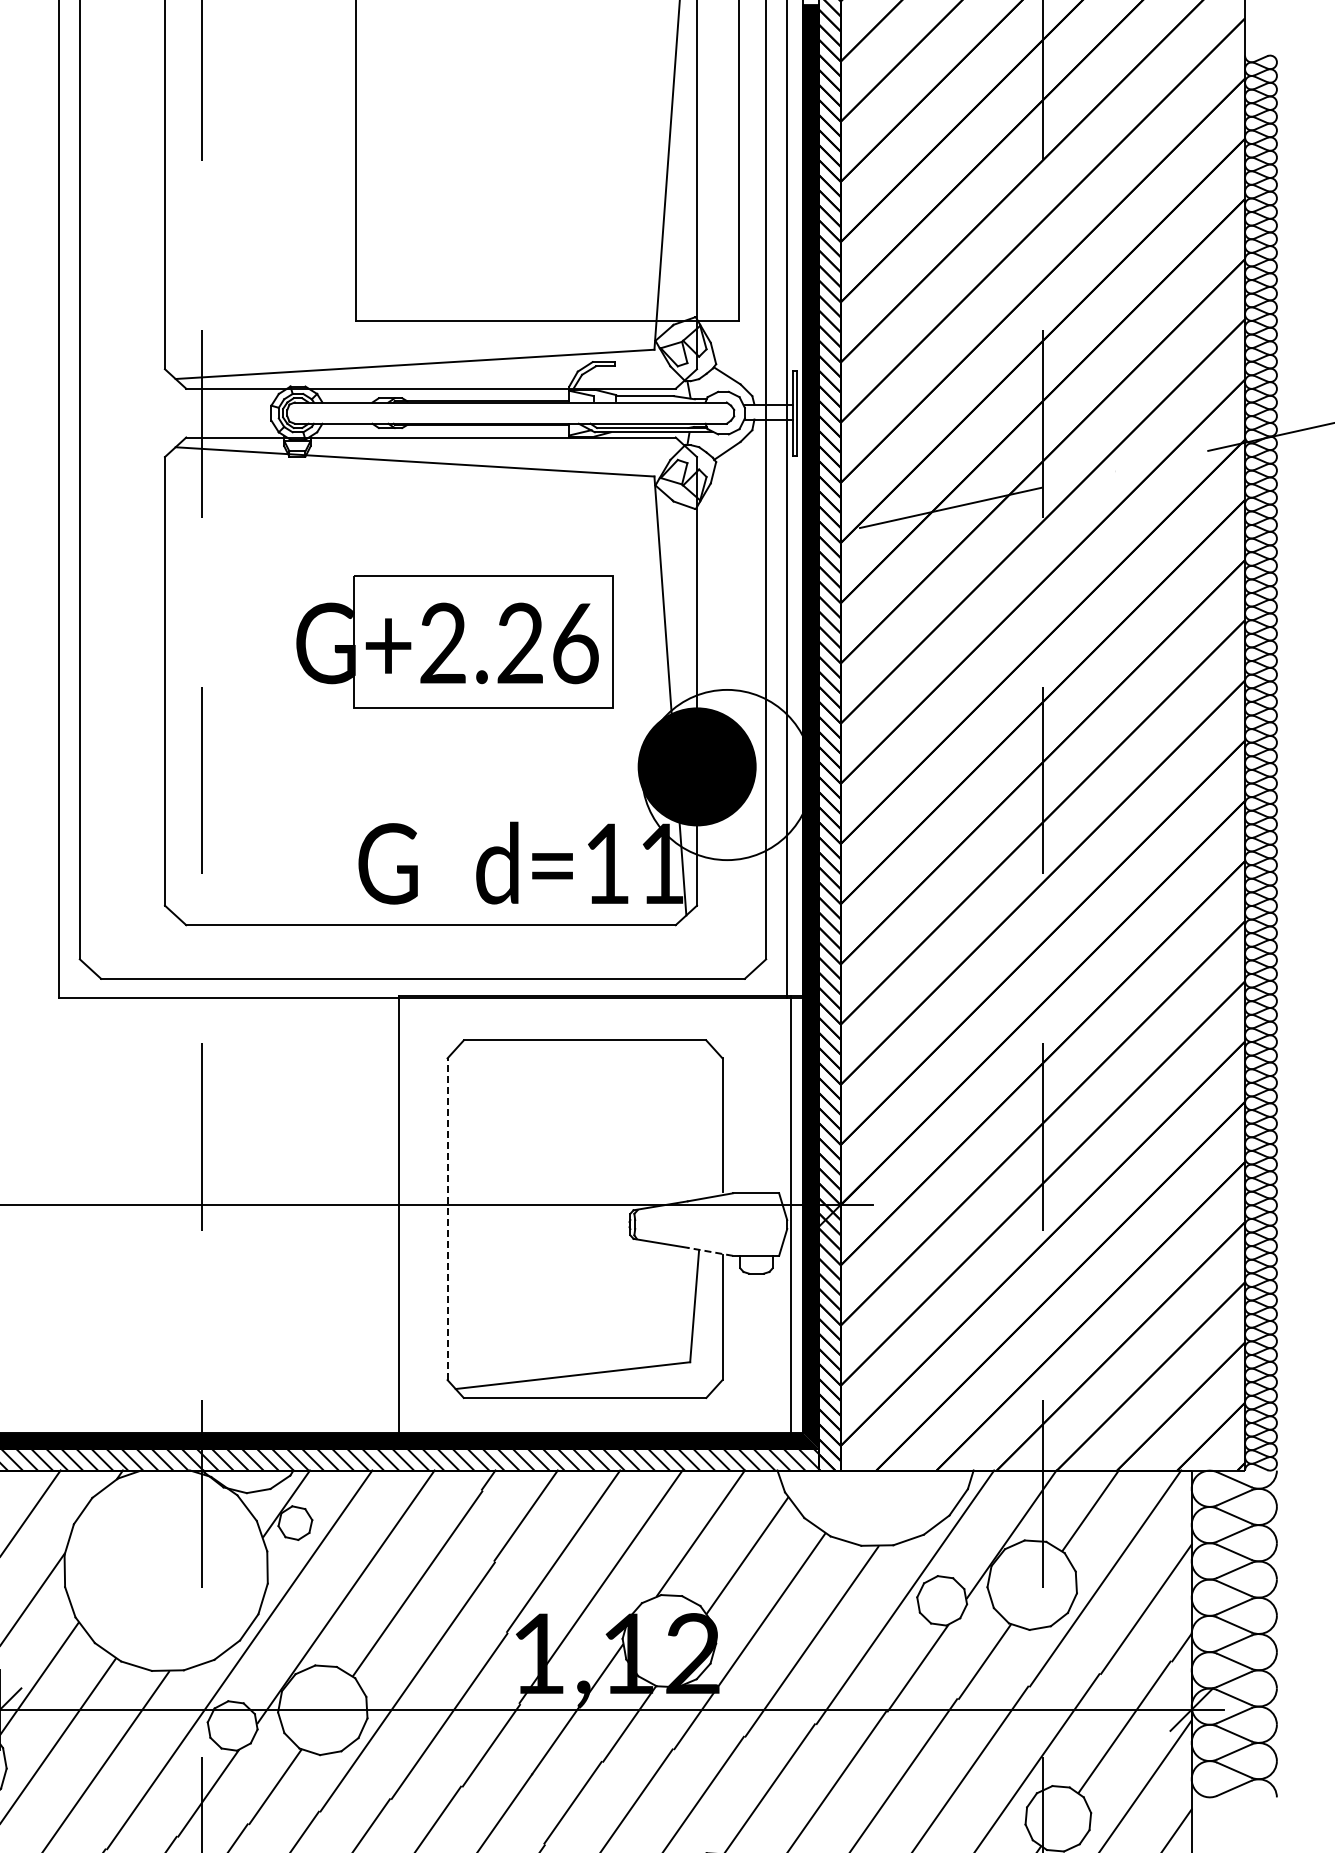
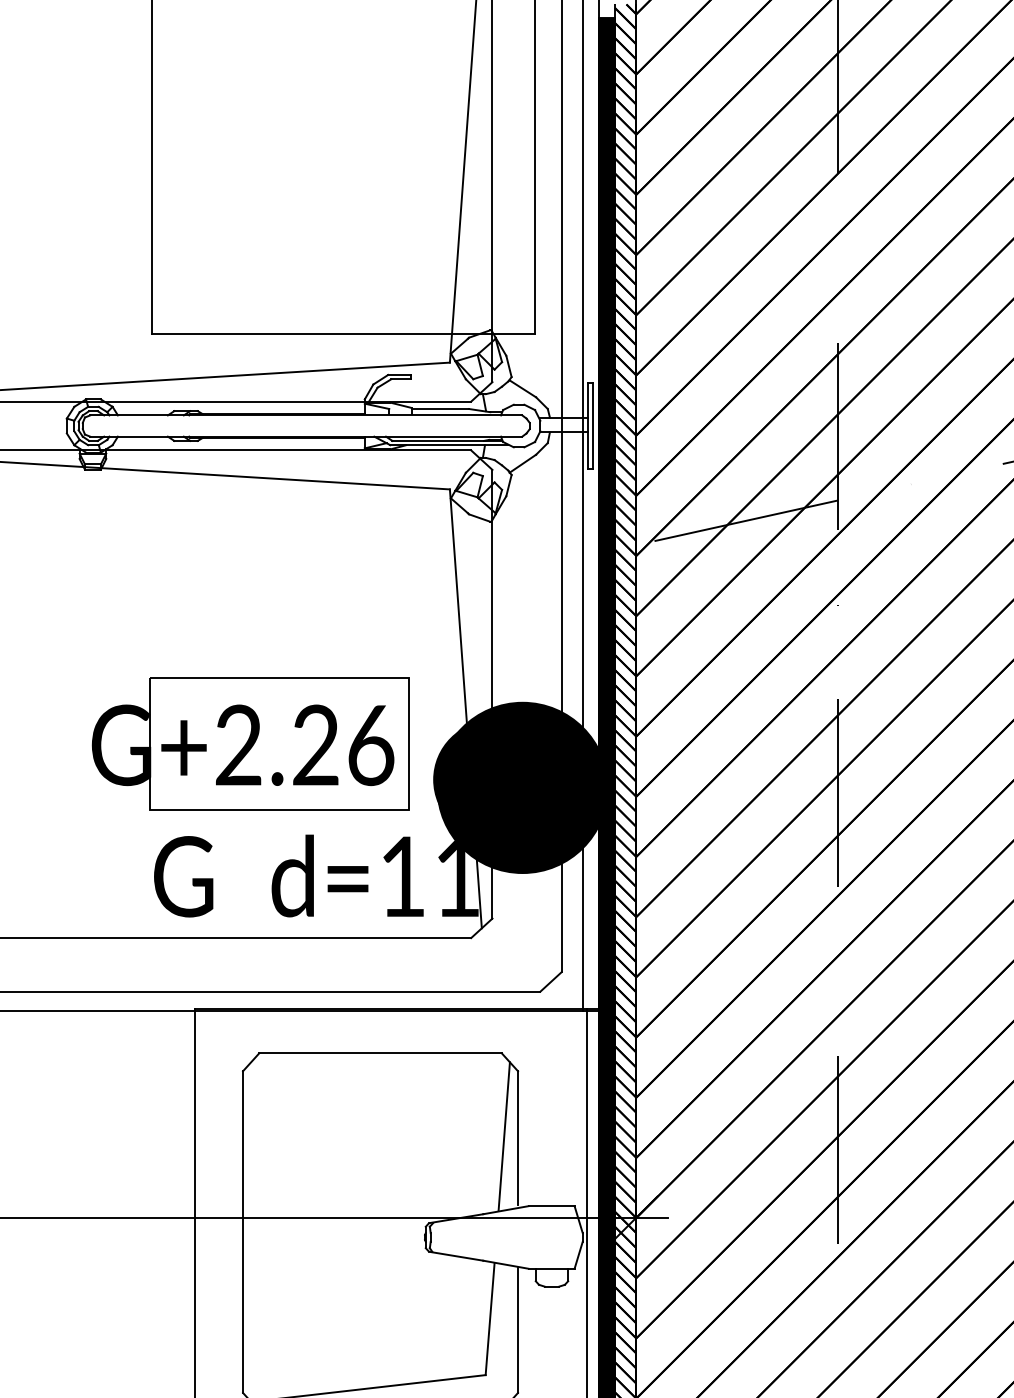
part: (454, 641) -> (249, 743), moved
fill: (727, 774) -> (522, 787), added
line: (708, 1123) -> (503, 1136), added
line: (447, 1219) -> (242, 1232), dashed -> solid
line: (710, 1251) -> (505, 1264), dashed -> solid

